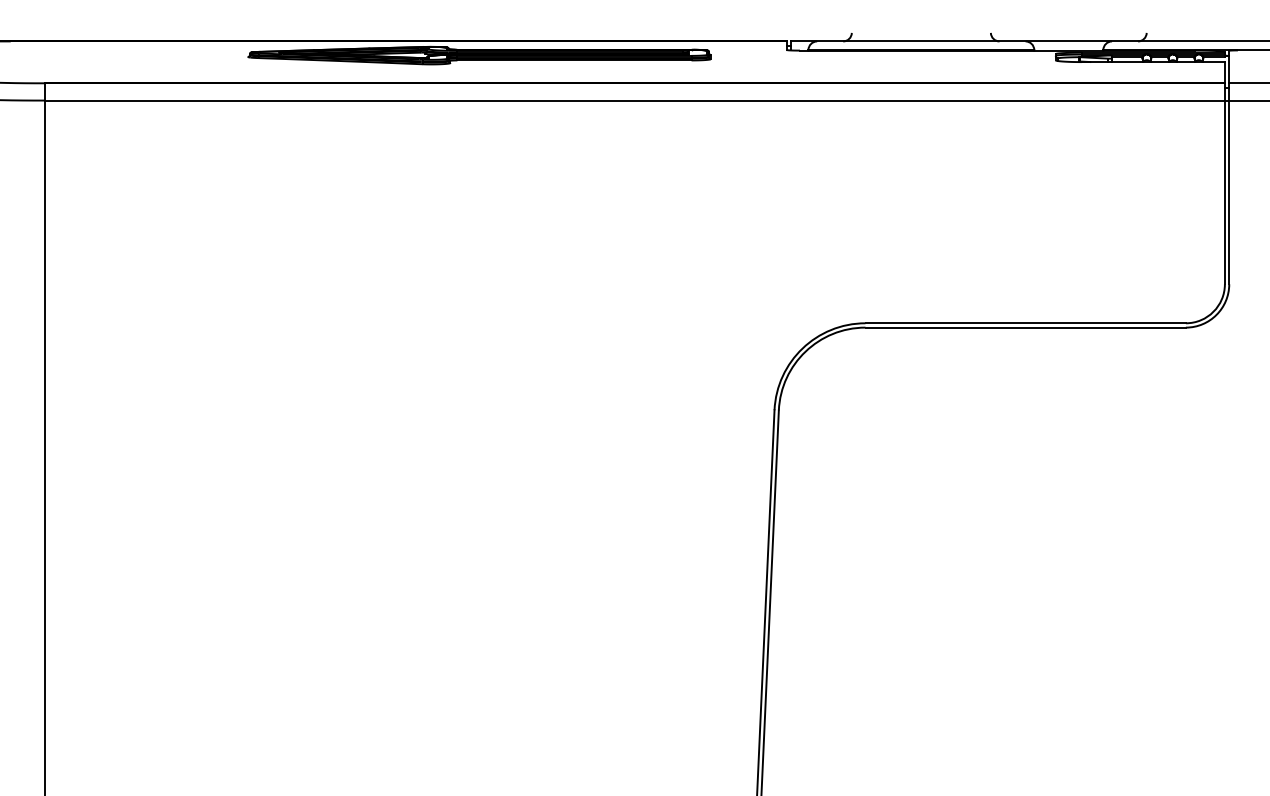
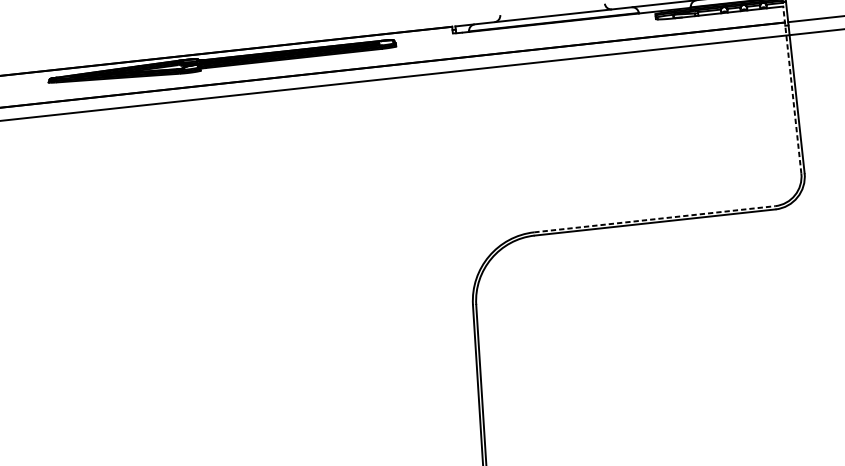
line: (1224, 172) -> (791, 89), solid -> dashed
line: (1026, 323) -> (655, 219), solid -> dashed

